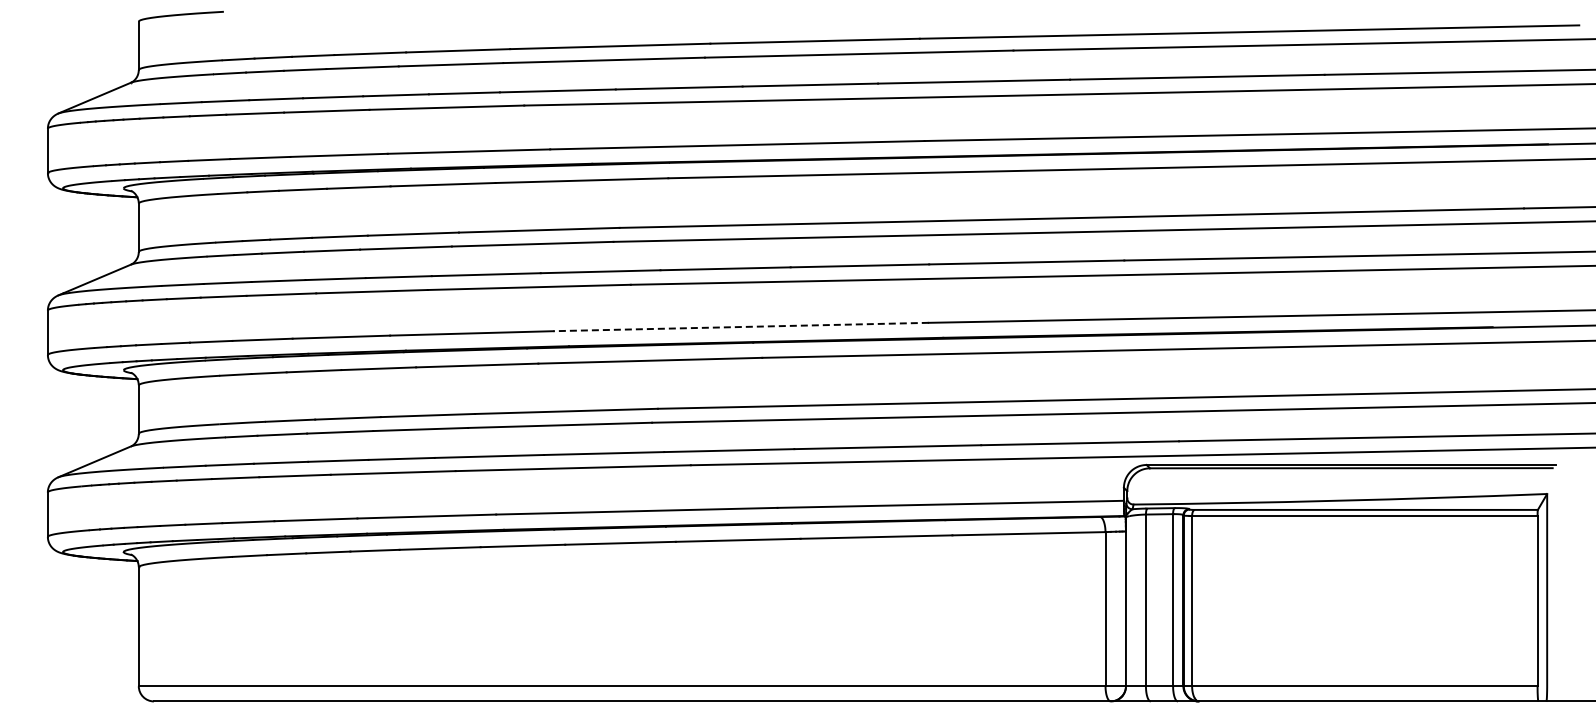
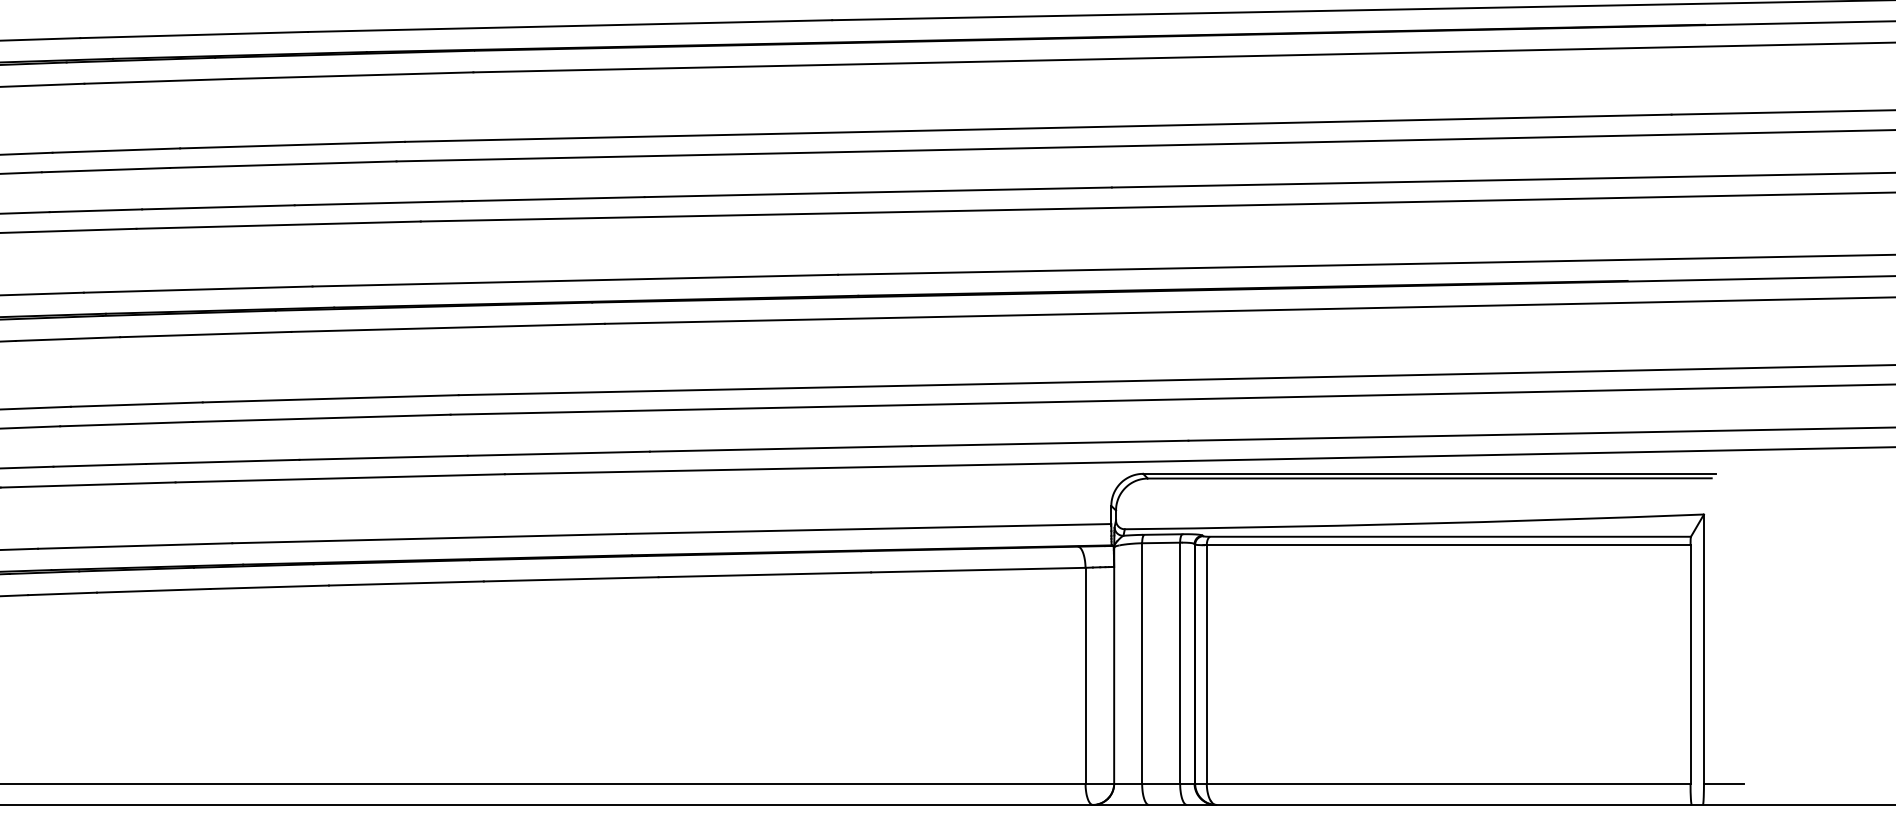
line: (741, 327) -> (575, 281), dashed -> solid
line: (1561, 686) -> (1724, 784), added

